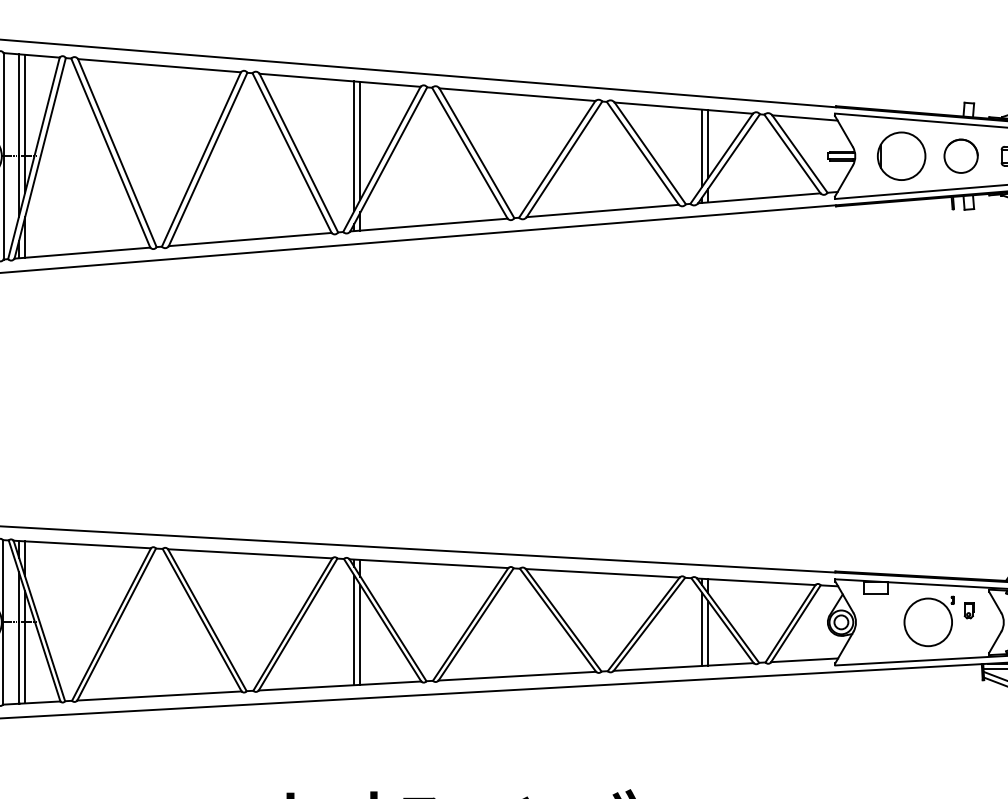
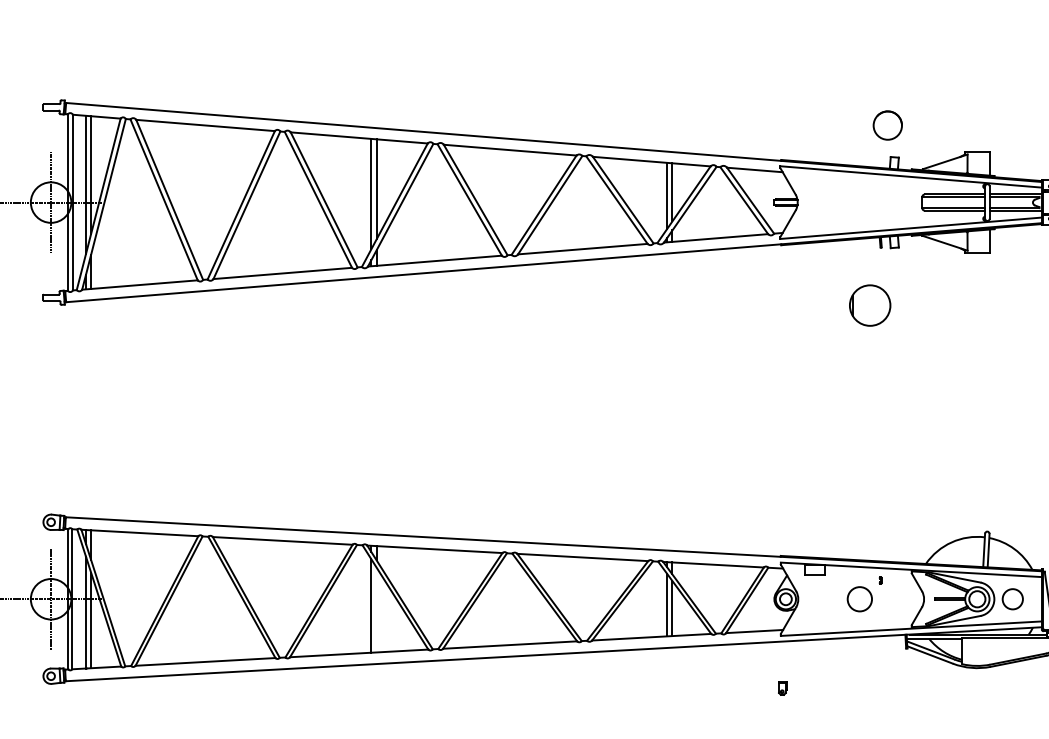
part: (902, 156) -> (870, 305), moved
circle: (960, 156) -> (887, 125), moved
part: (968, 610) -> (782, 688), moved
circle: (927, 622) -> (859, 599), size x0.6
line: (360, 634) -> (376, 609), removed

